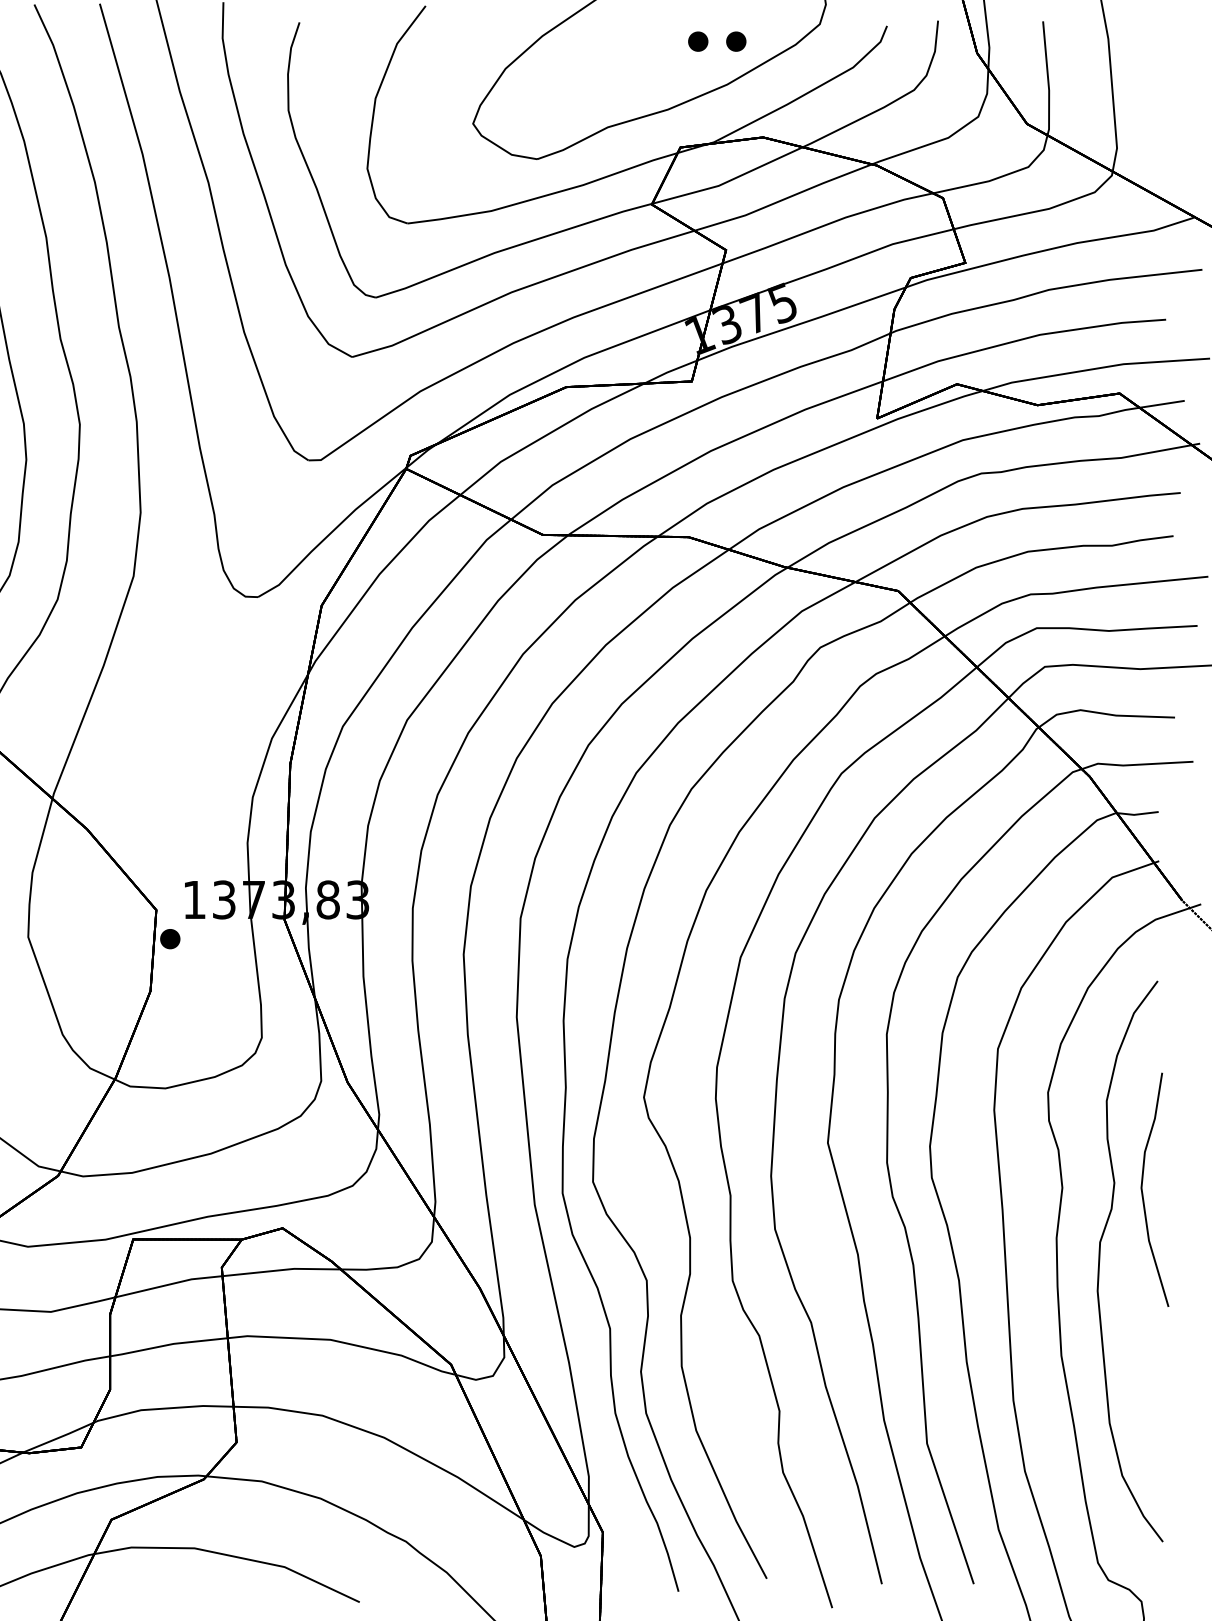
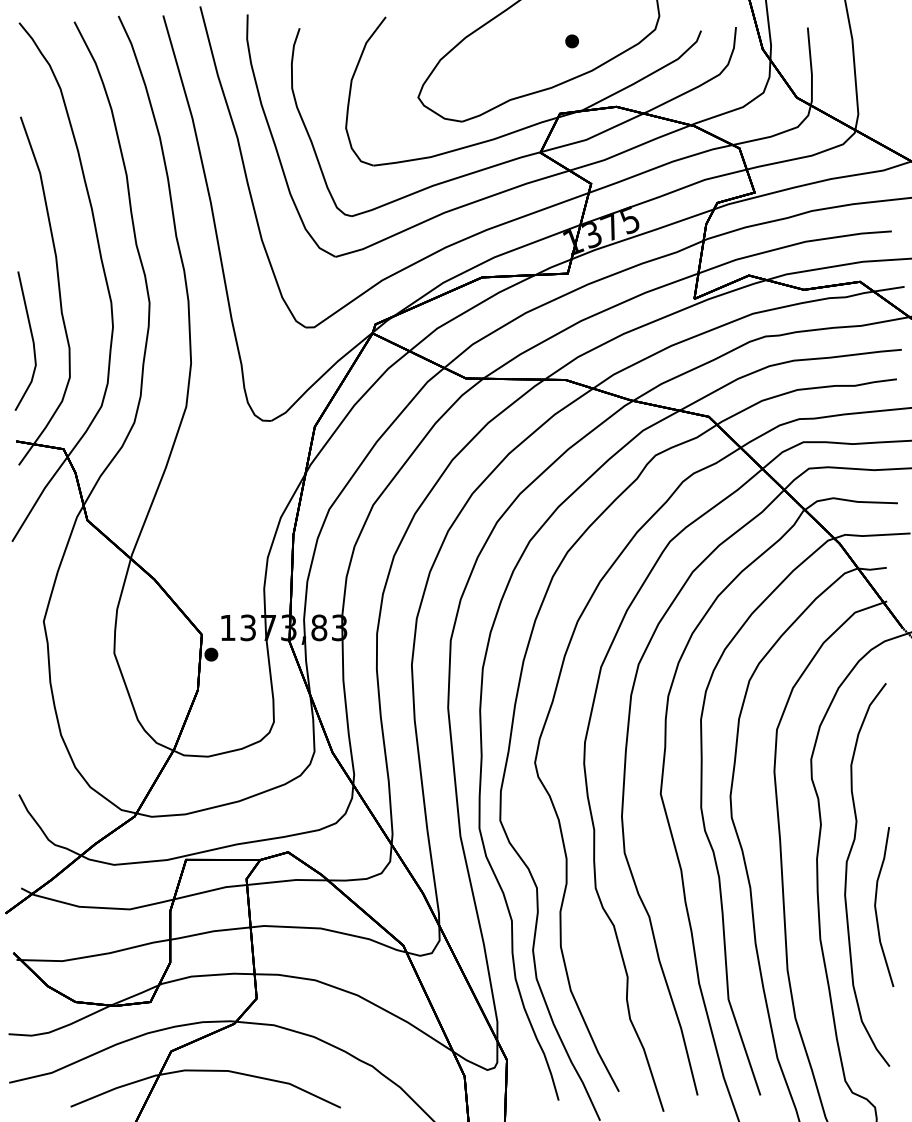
part: (735, 41) -> (597, 41), removed
part: (1143, 1189) -> (876, 906), moved

